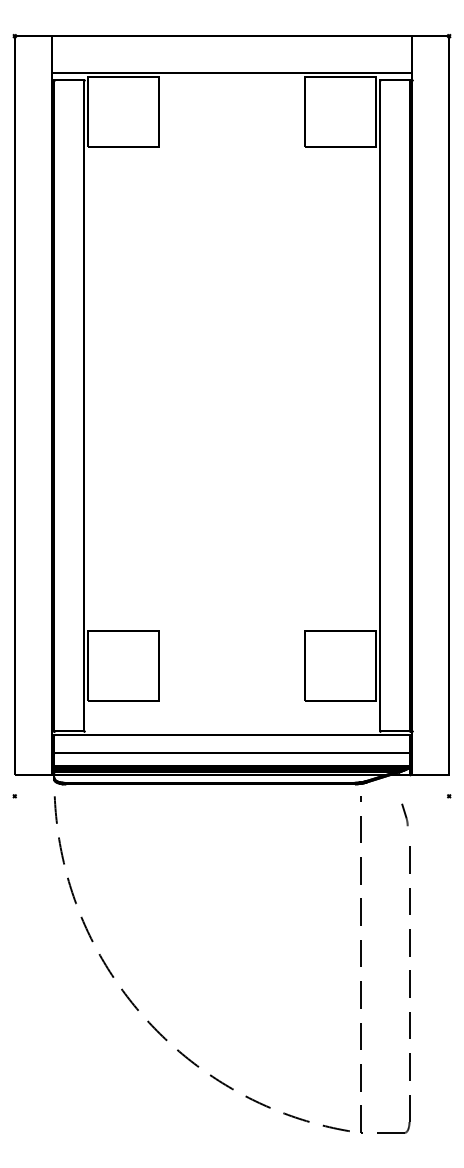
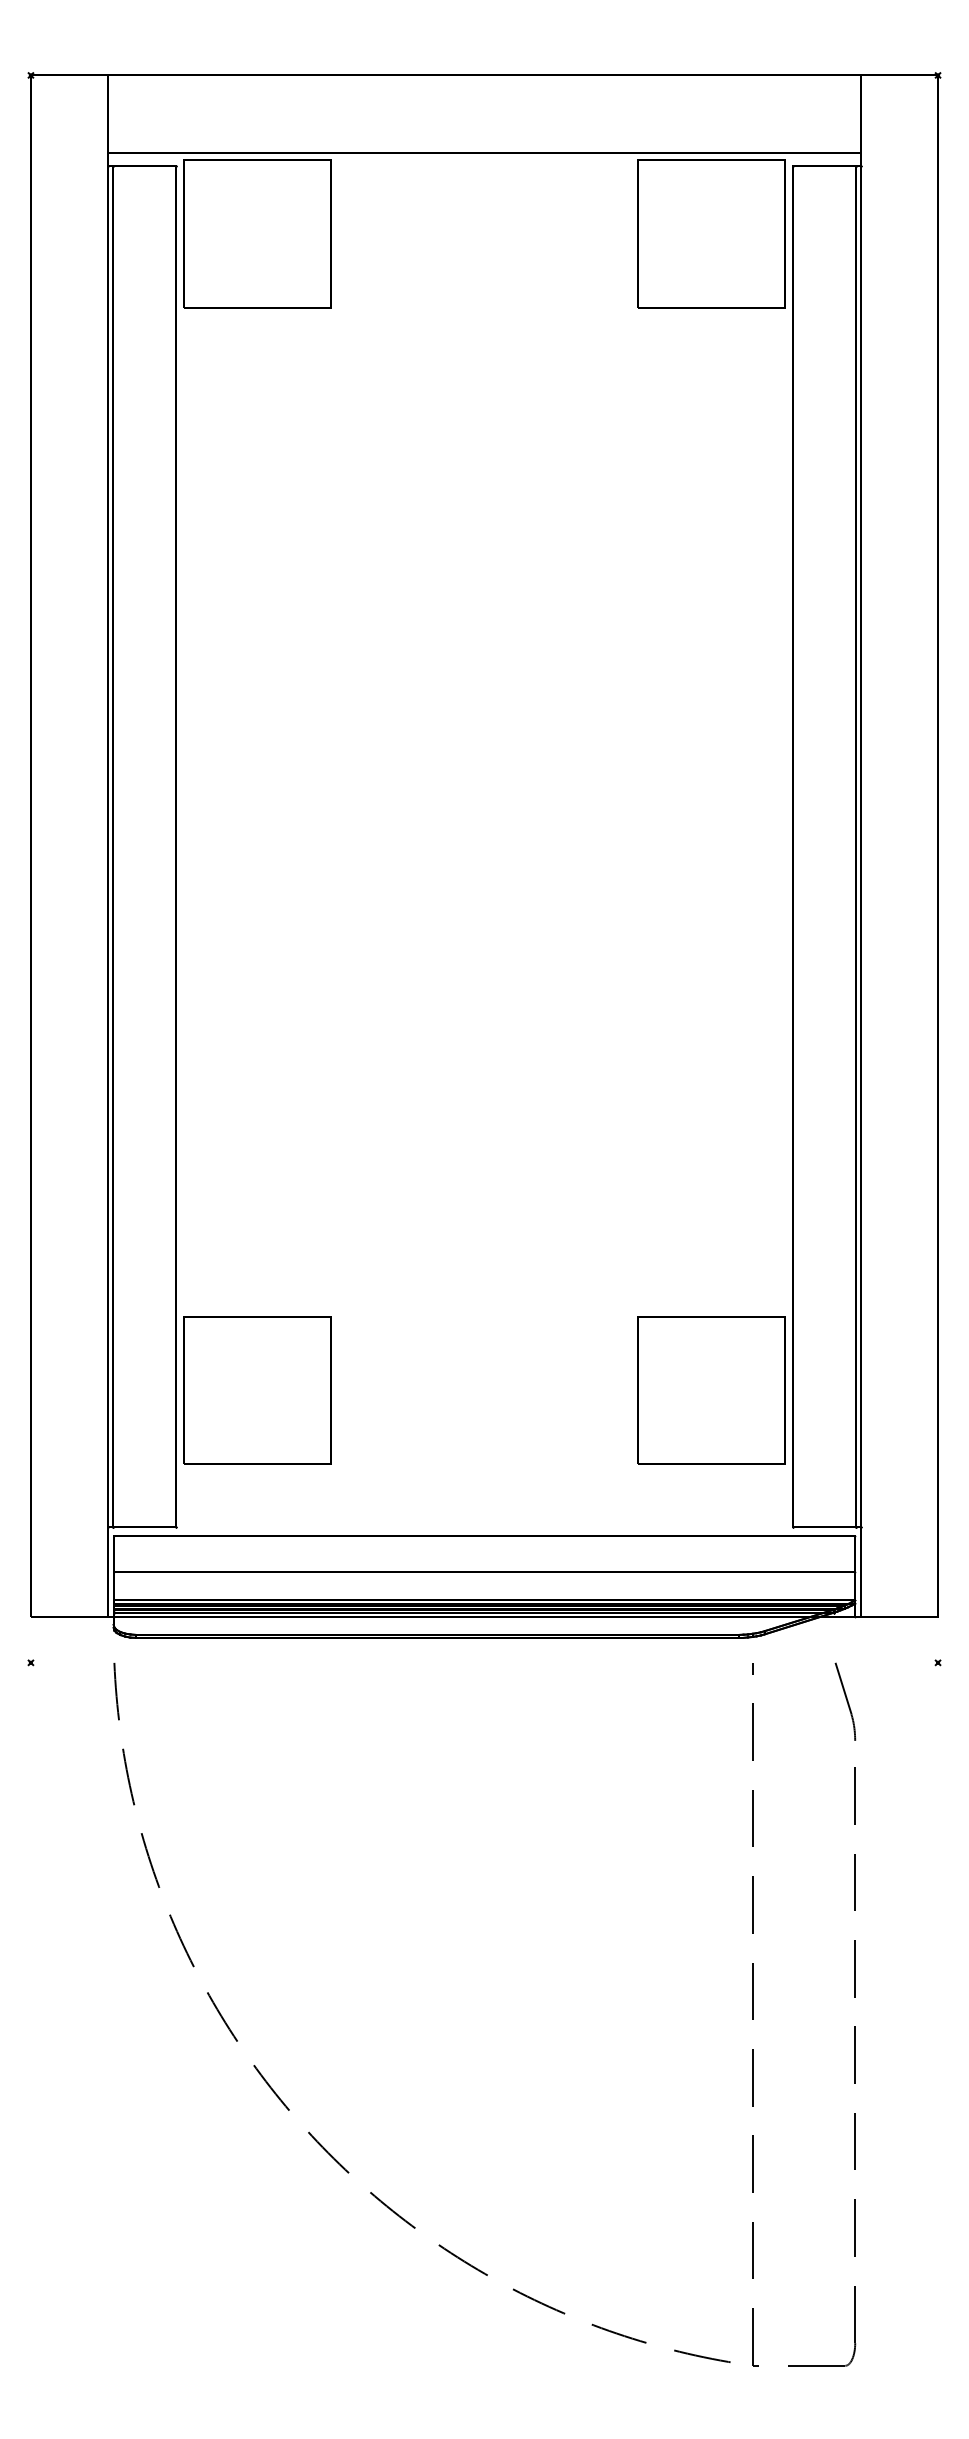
part: (404, 814) -> (844, 1700), size x1.67

